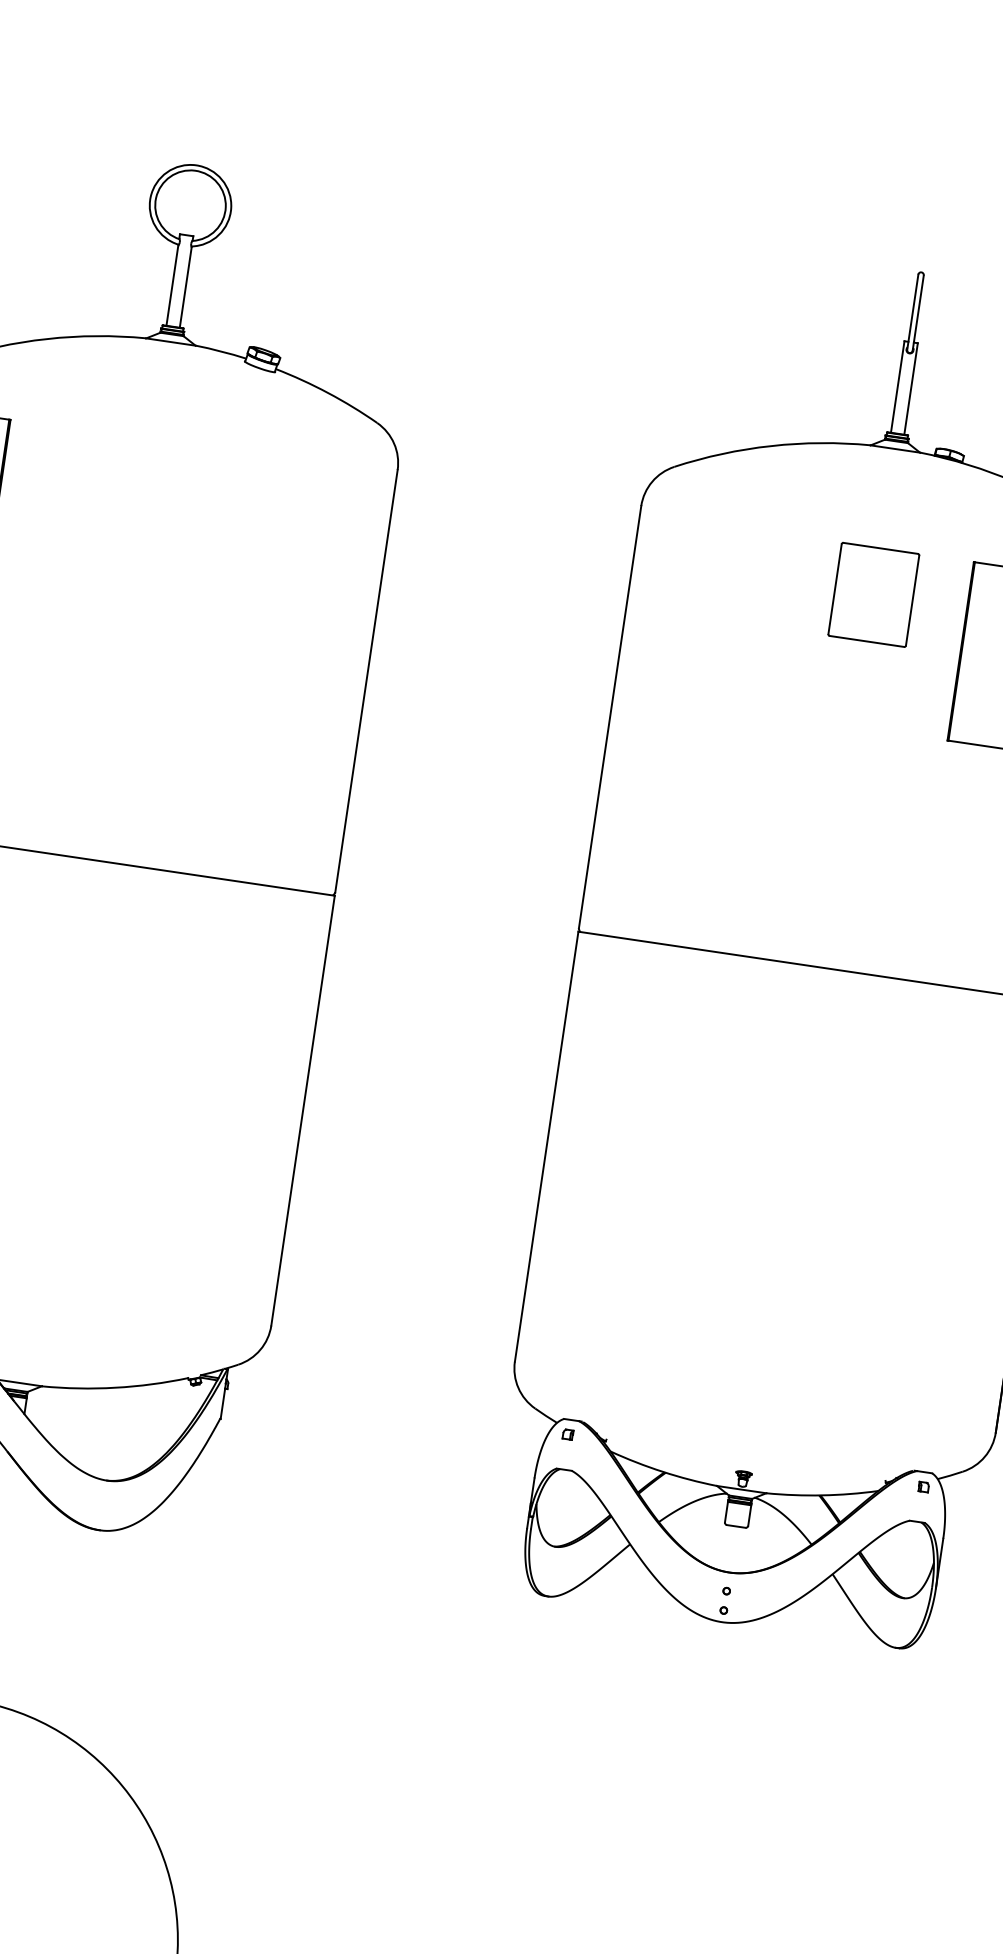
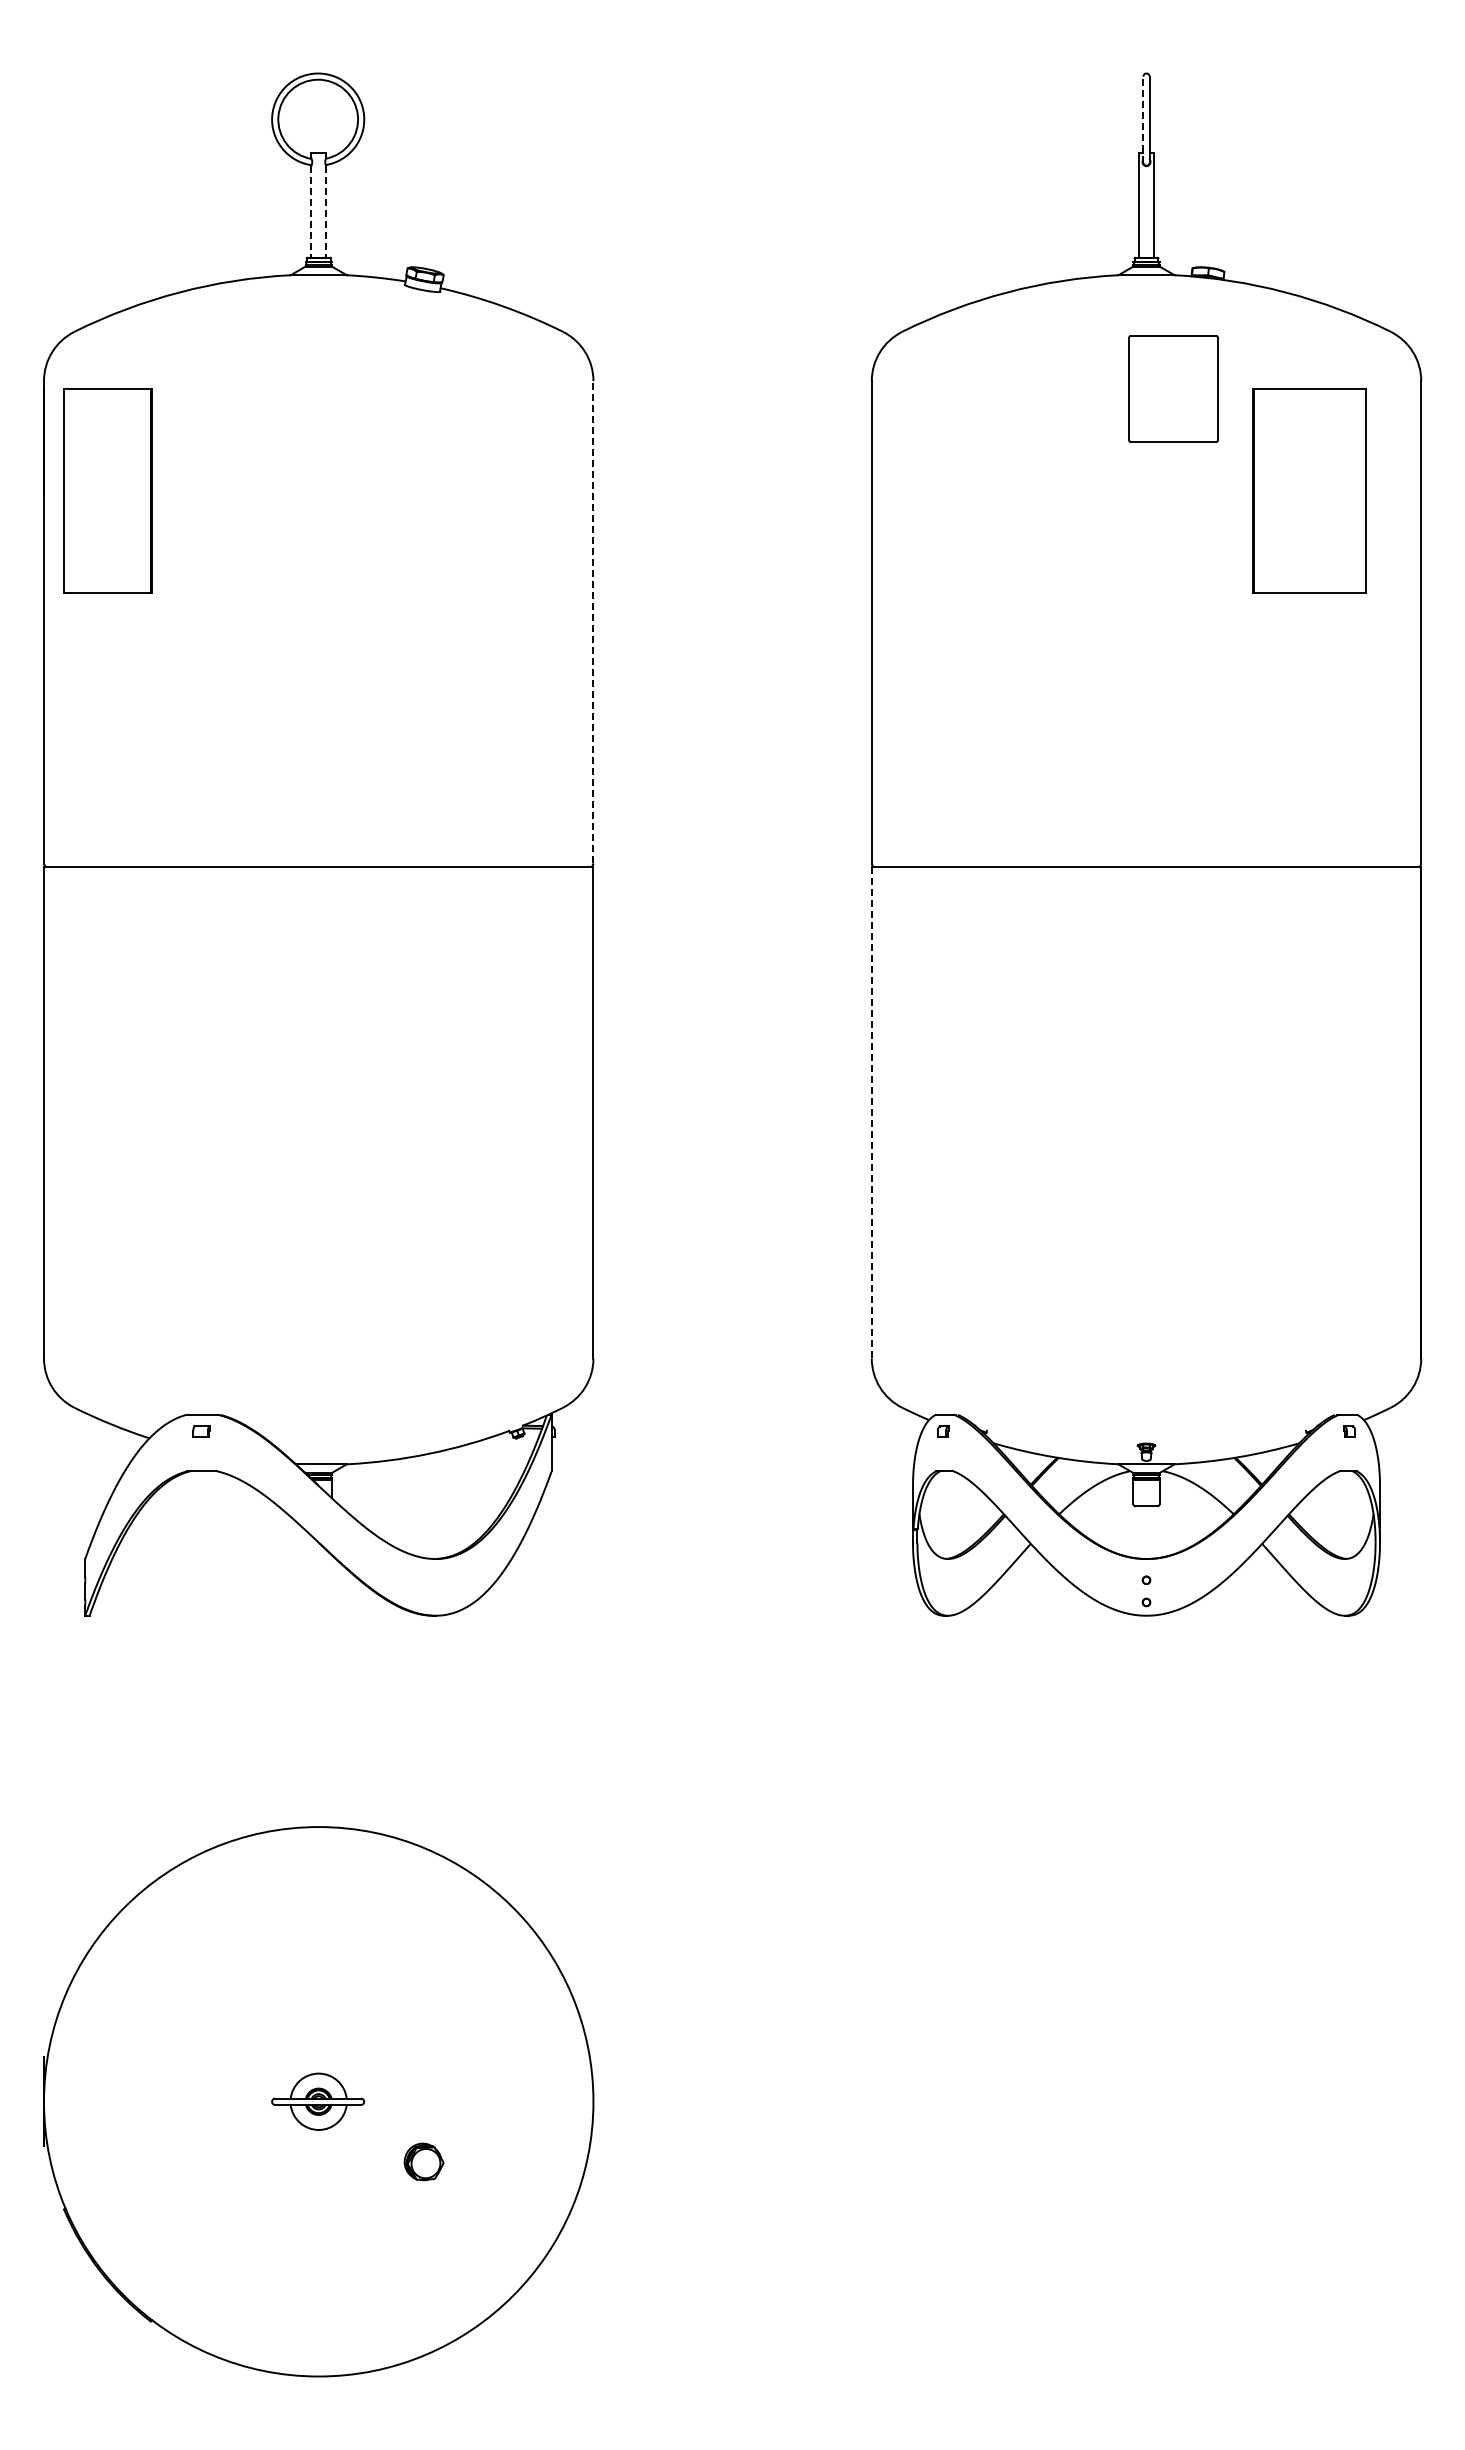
line: (172, 286) -> (311, 212), solid -> dashed
line: (185, 288) -> (326, 212), solid -> dashed
line: (912, 312) -> (1143, 119), solid -> dashed
part: (873, 594) -> (1173, 388), moved
line: (366, 680) -> (593, 621), solid -> dashed
line: (546, 1146) -> (871, 1112), solid -> dashed

